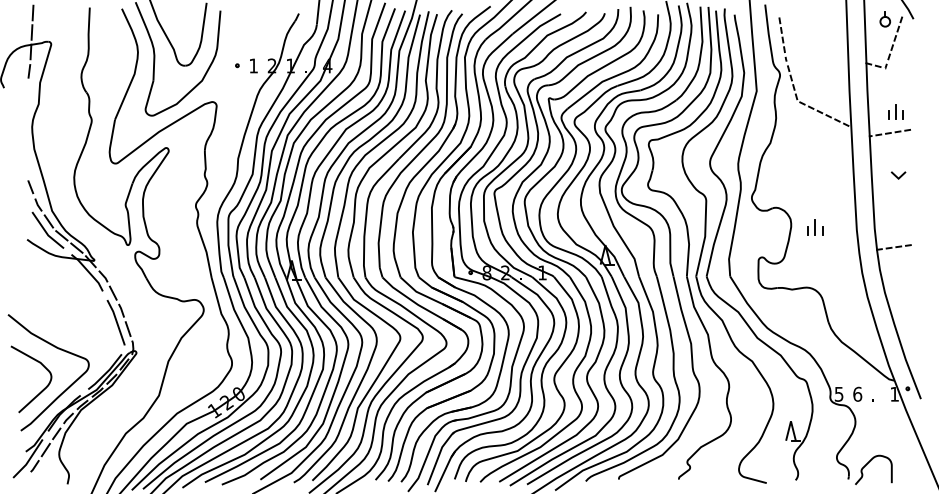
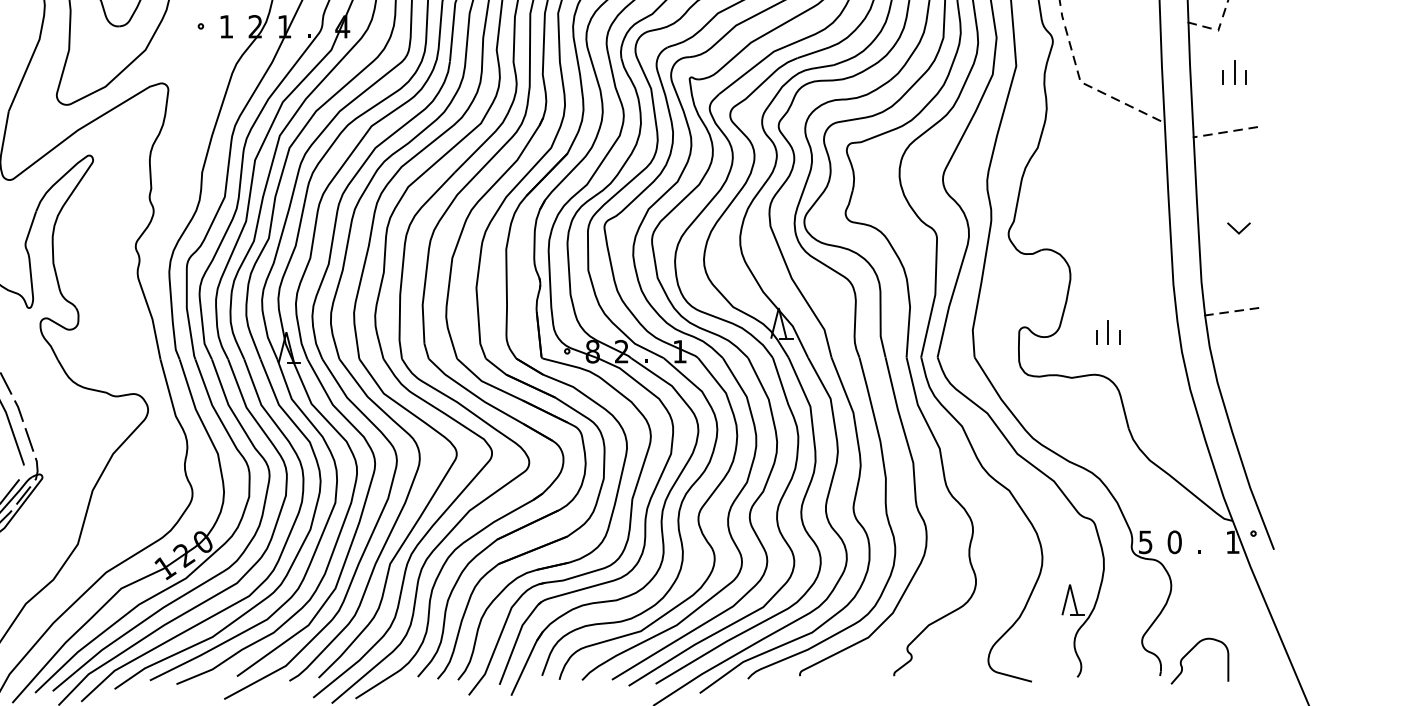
part: (895, 111) -> (1234, 71), moved
line: (897, 176) -> (1237, 230), moved
part: (815, 227) -> (1108, 332), moved
text: (857, 393) -> (1174, 540), 6 -> 0

